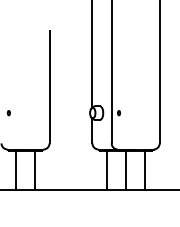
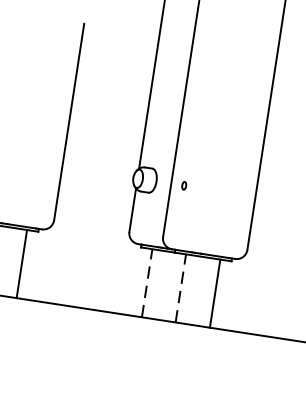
line: (106, 170) -> (146, 283), solid -> dashed
line: (125, 170) -> (180, 288), solid -> dashed

